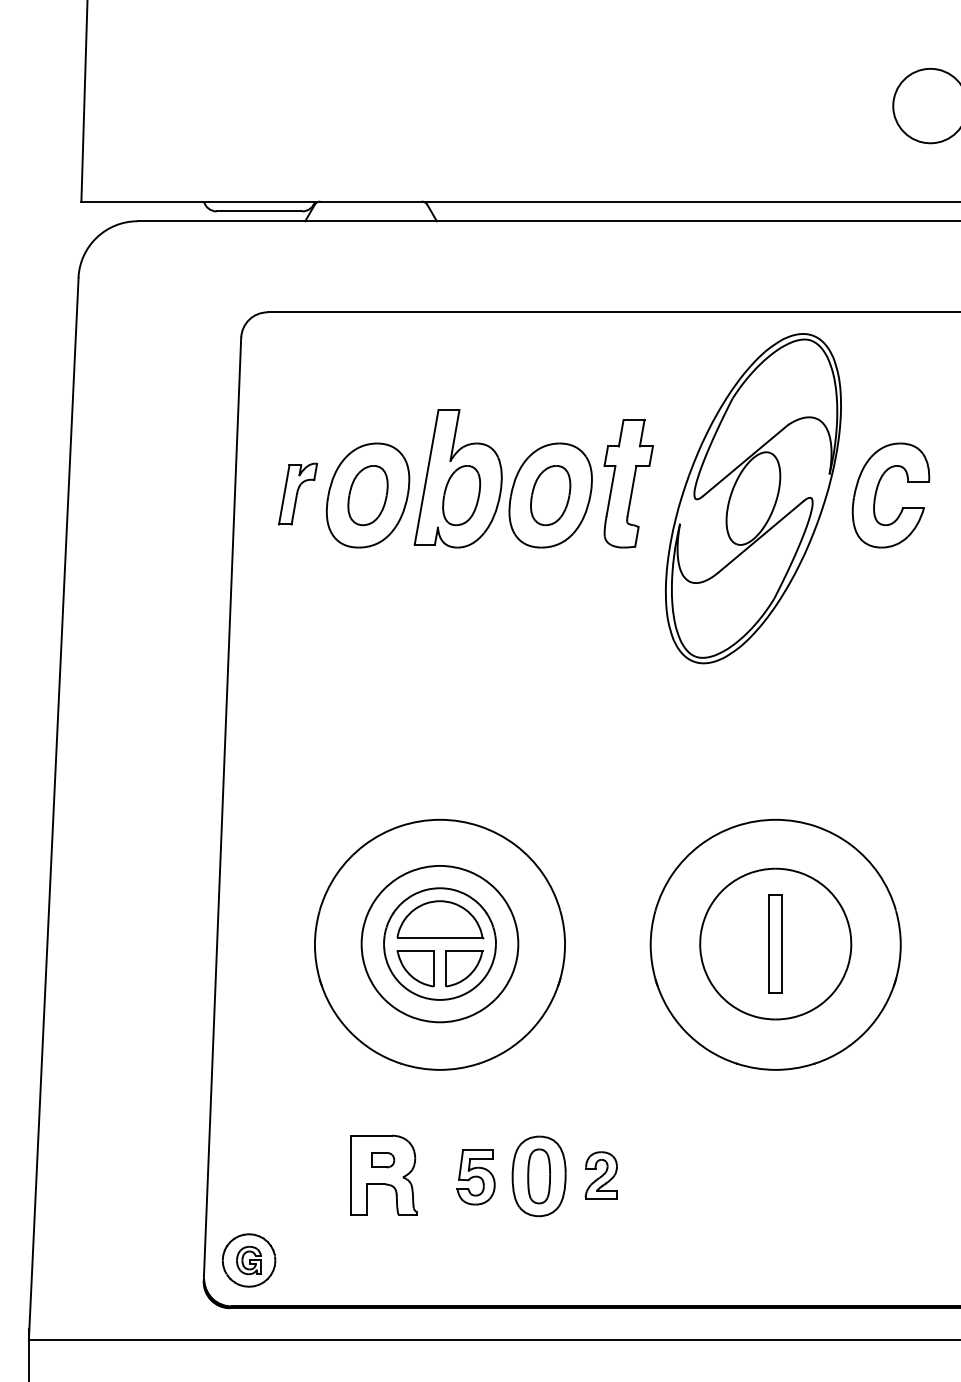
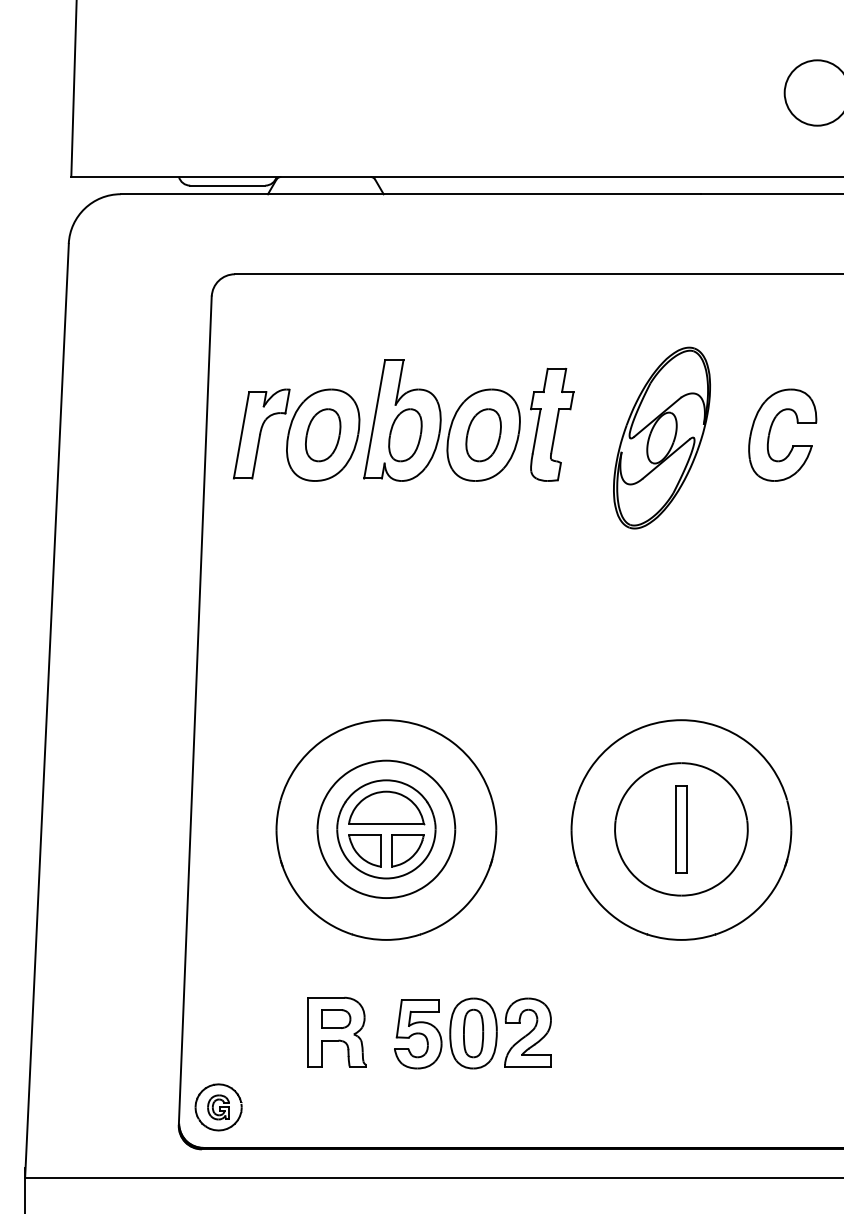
part: (297, 493) -> (261, 433), size x1.67
part: (753, 498) -> (661, 437), size x0.62
part: (382, 1160) -> (335, 1019), size x1.43
part: (601, 1175) -> (528, 1032), size x1.67
part: (475, 1177) -> (417, 1034), size x1.43

